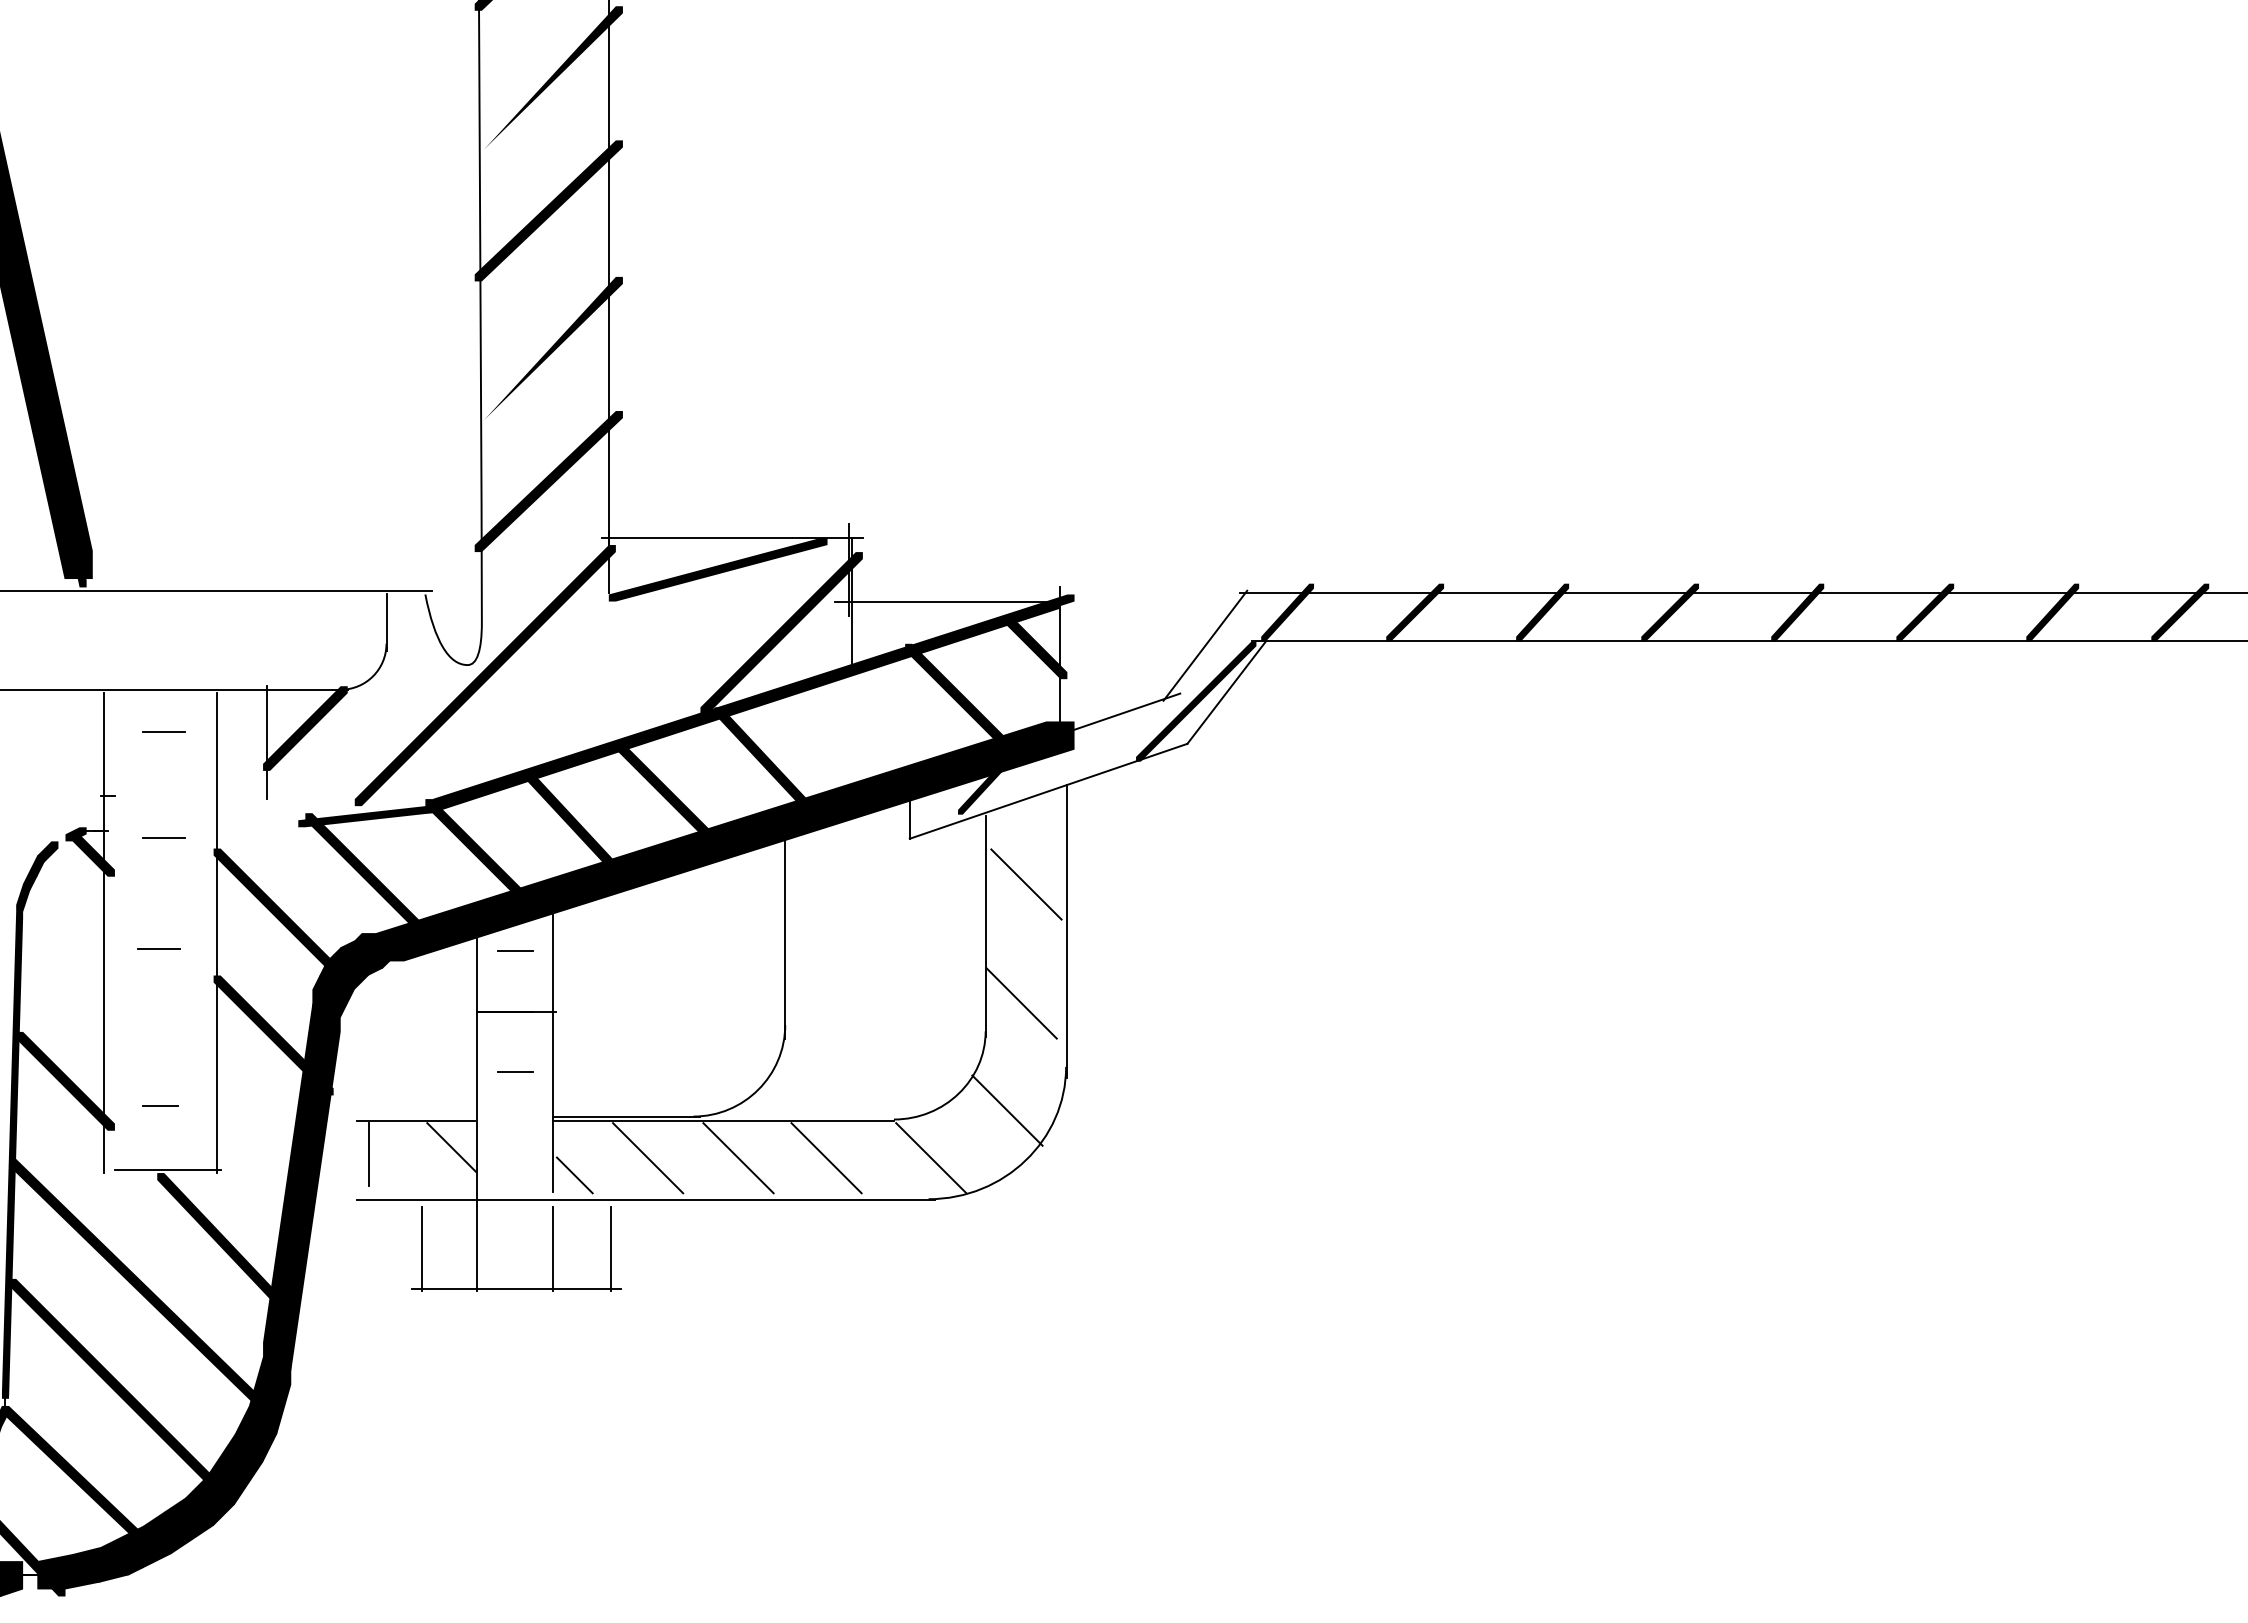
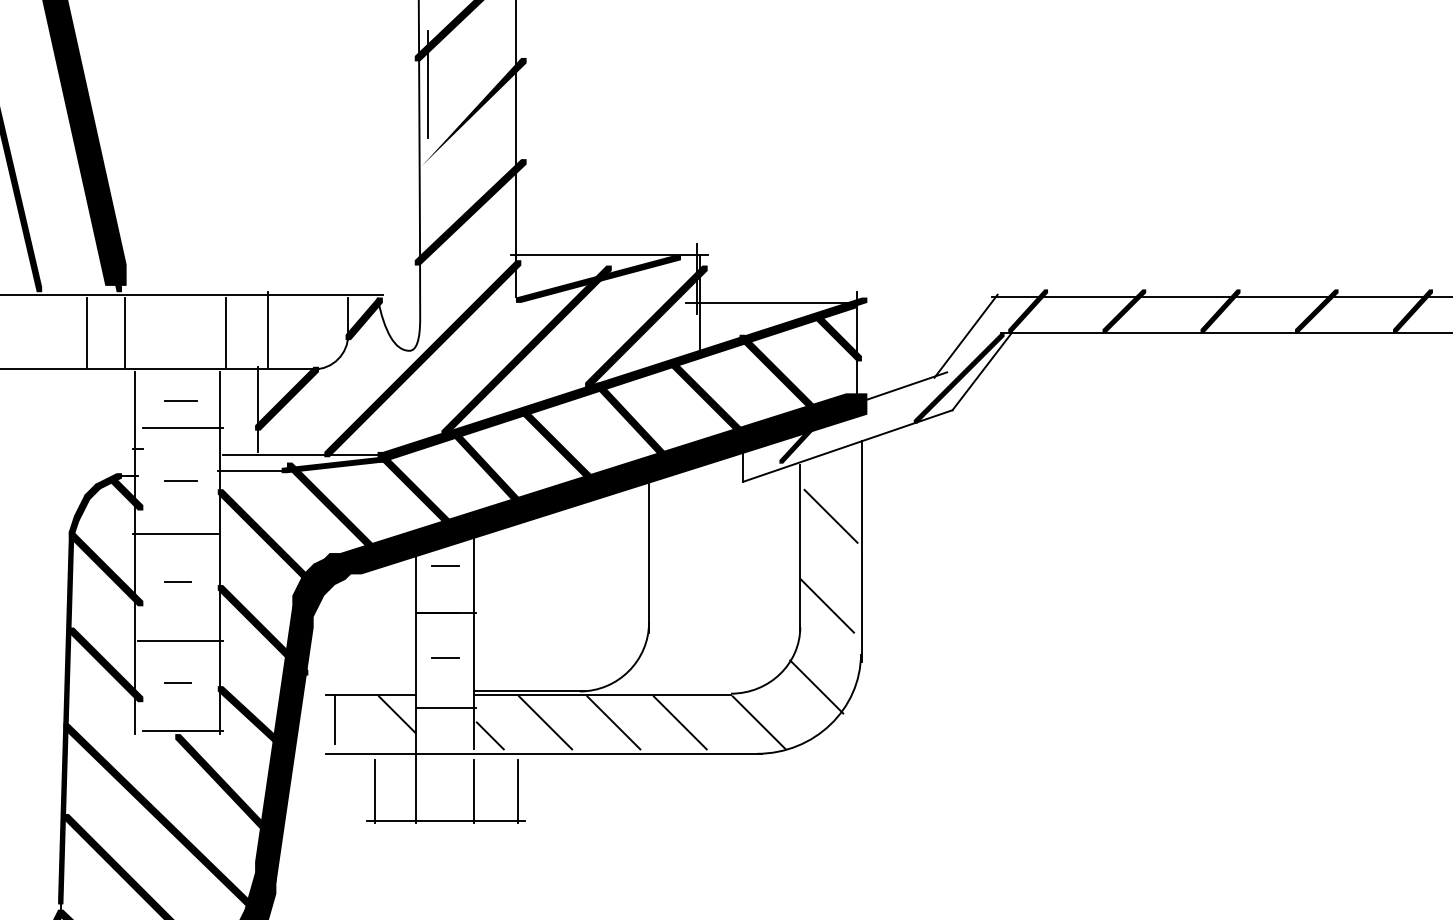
line: (492, 311) -> (428, 84), added
fill: (407, 622) -> (364, 318), added
line: (280, 636) -> (268, 329), added
line: (40, 640) -> (87, 332), added
line: (90, 640) -> (124, 332), added
line: (224, 640) -> (226, 332), added
fill: (622, 664) -> (526, 350), added
fill: (866, 732) -> (710, 401), added
line: (167, 767) -> (182, 428), added
line: (326, 802) -> (302, 454), added
line: (259, 823) -> (252, 470), added
fill: (61, 841) -> (103, 483), added
line: (156, 908) -> (174, 534), added
line: (158, 948) -> (176, 564), removed
fill: (65, 953) -> (106, 568), added
line: (160, 971) -> (177, 582), added
line: (163, 1049) -> (179, 640), added
line: (516, 1138) -> (446, 708), added
fill: (262, 1155) -> (254, 720), added

